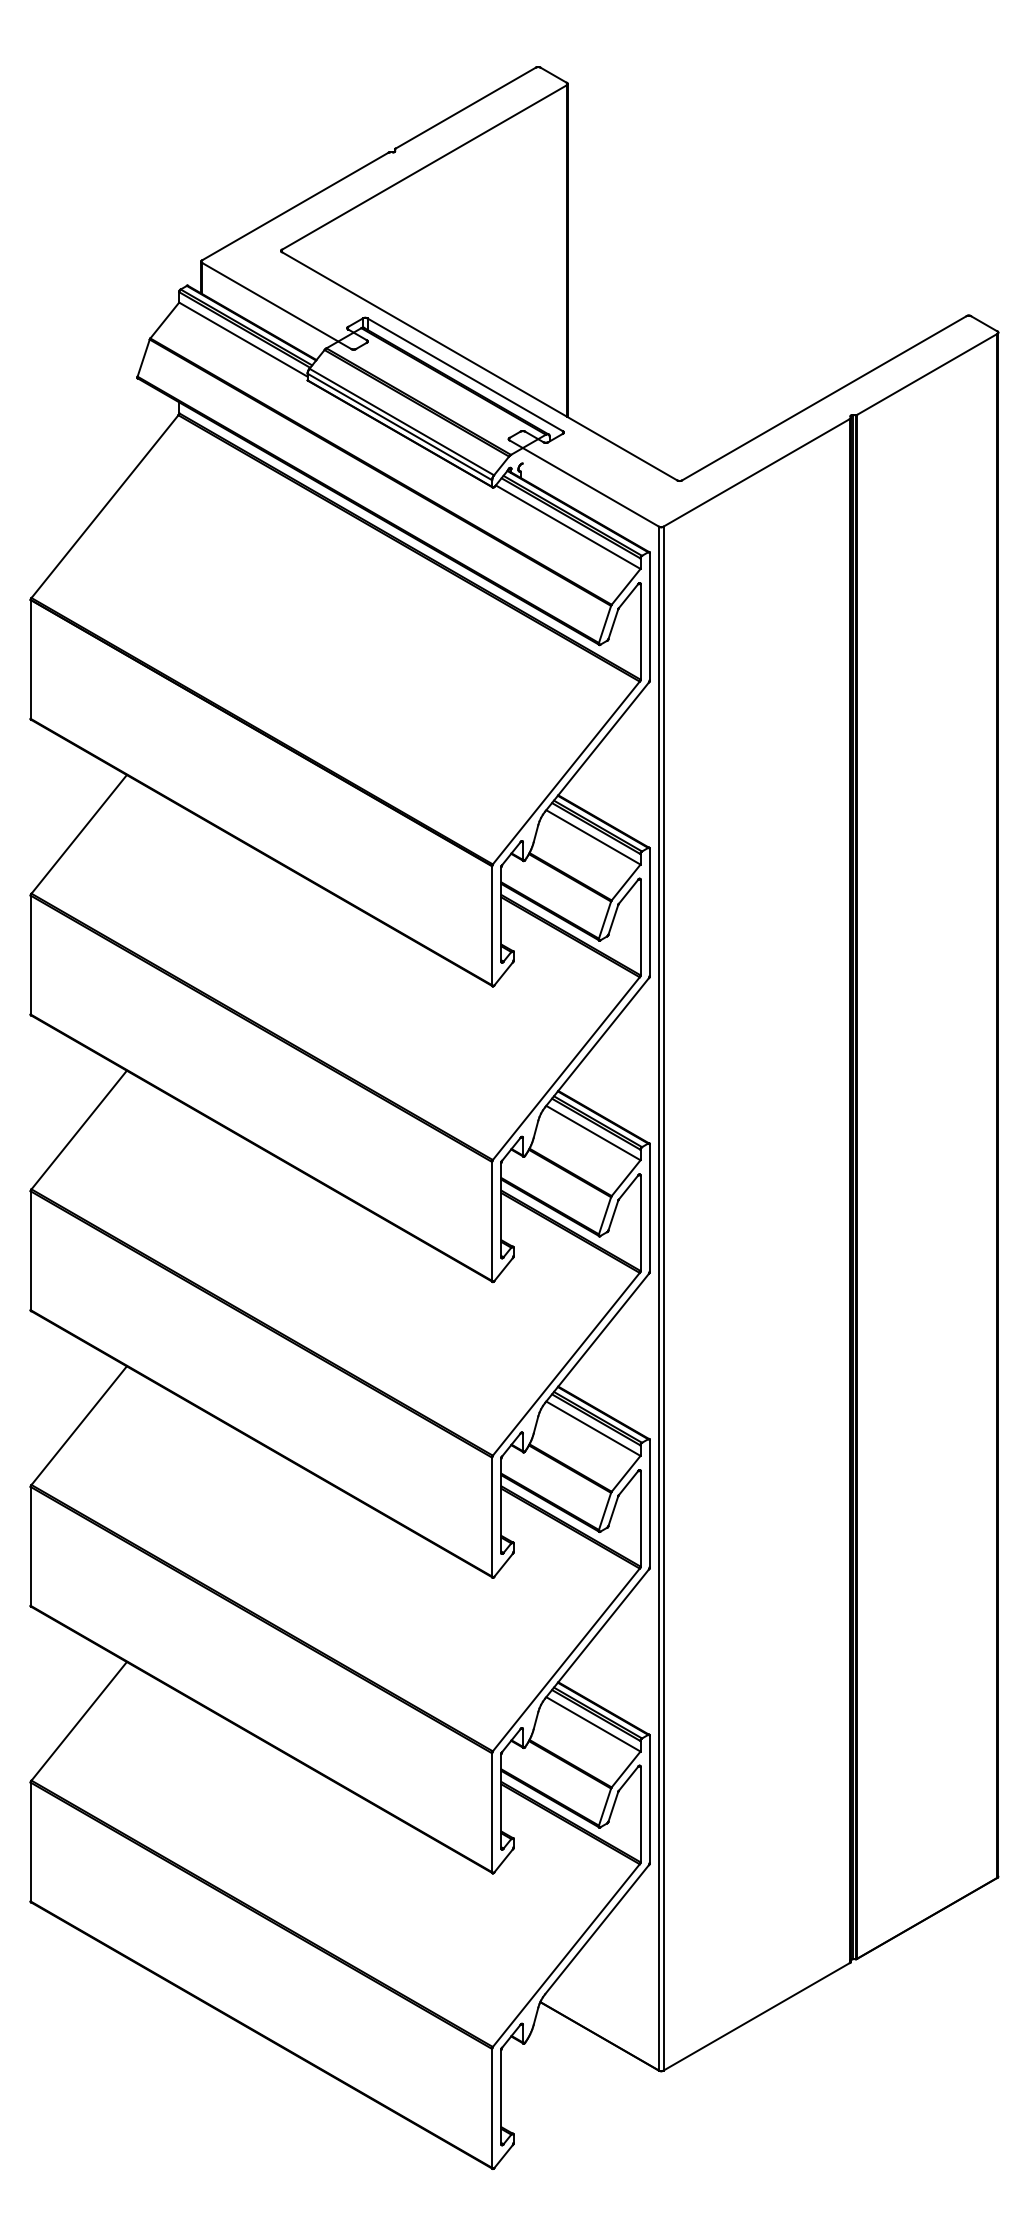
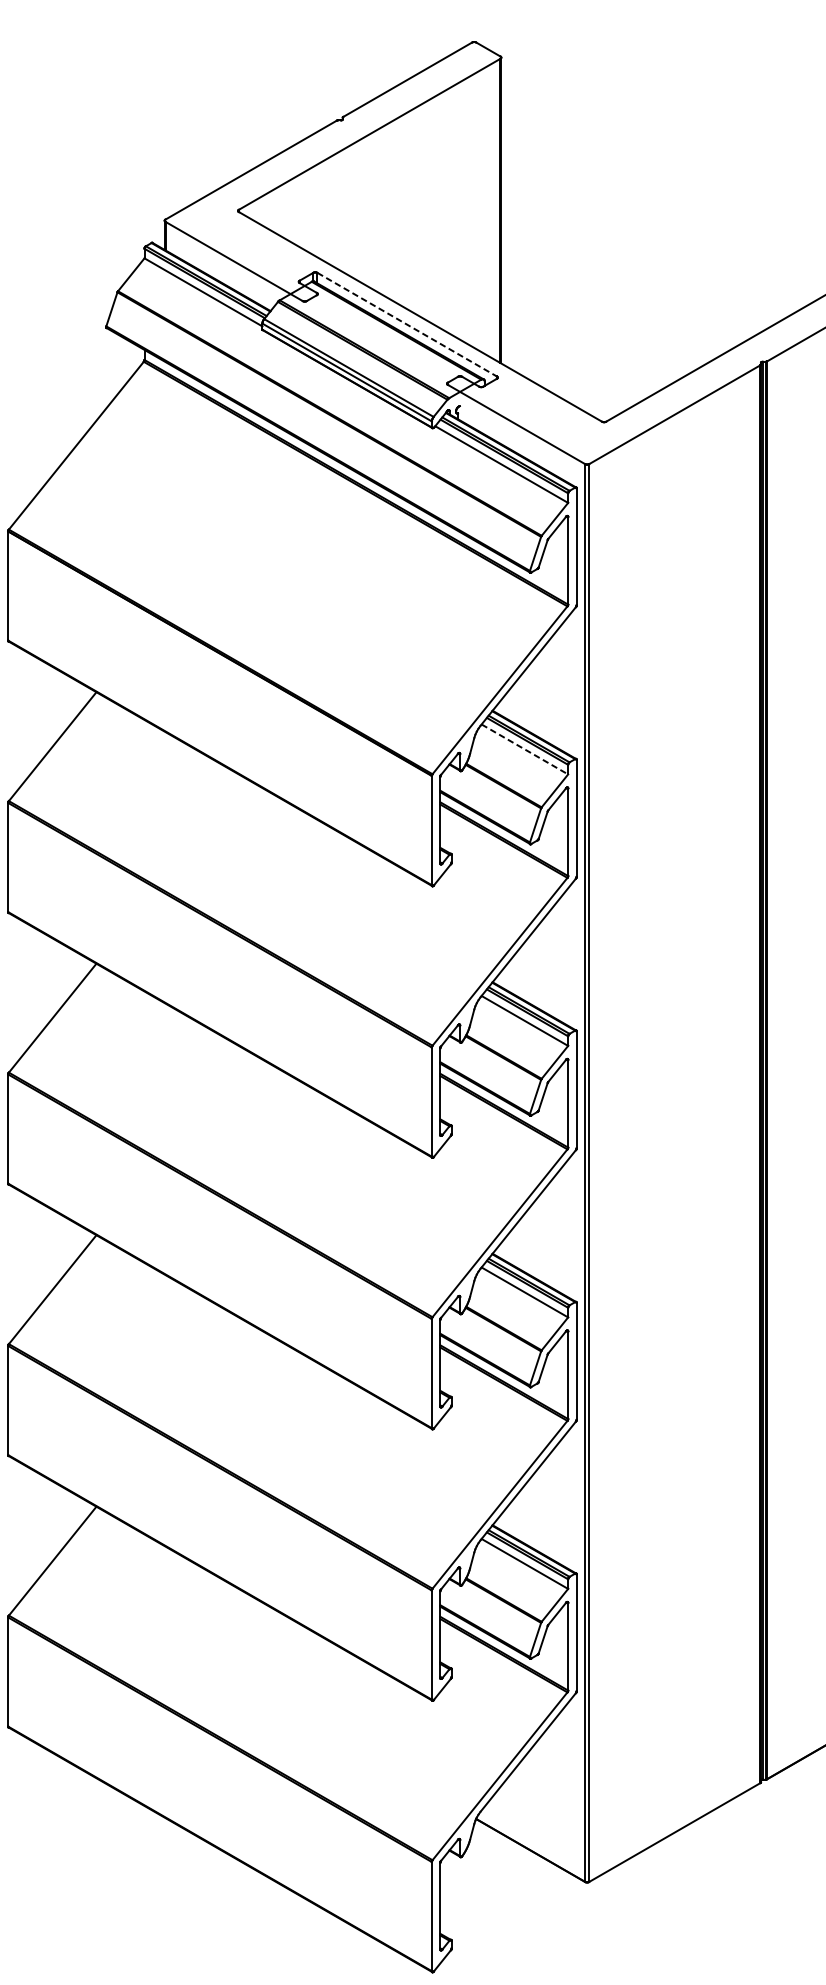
line: (465, 374) -> (407, 324), solid -> dashed
line: (593, 837) -> (524, 749), solid -> dashed

